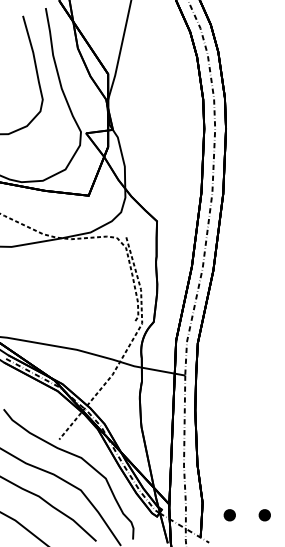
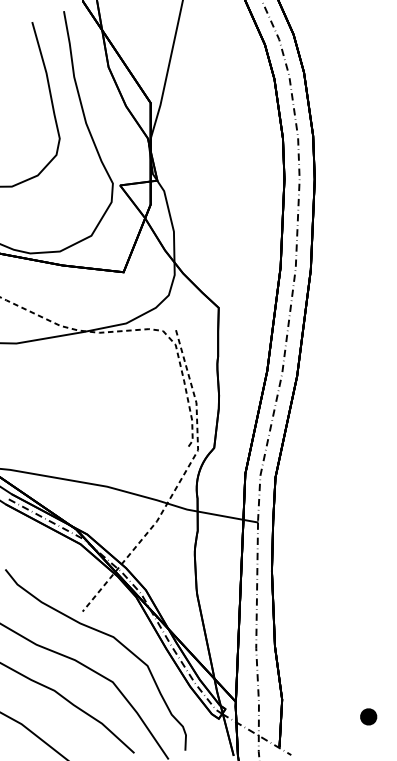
part: (229, 515) -> (319, 717), removed

